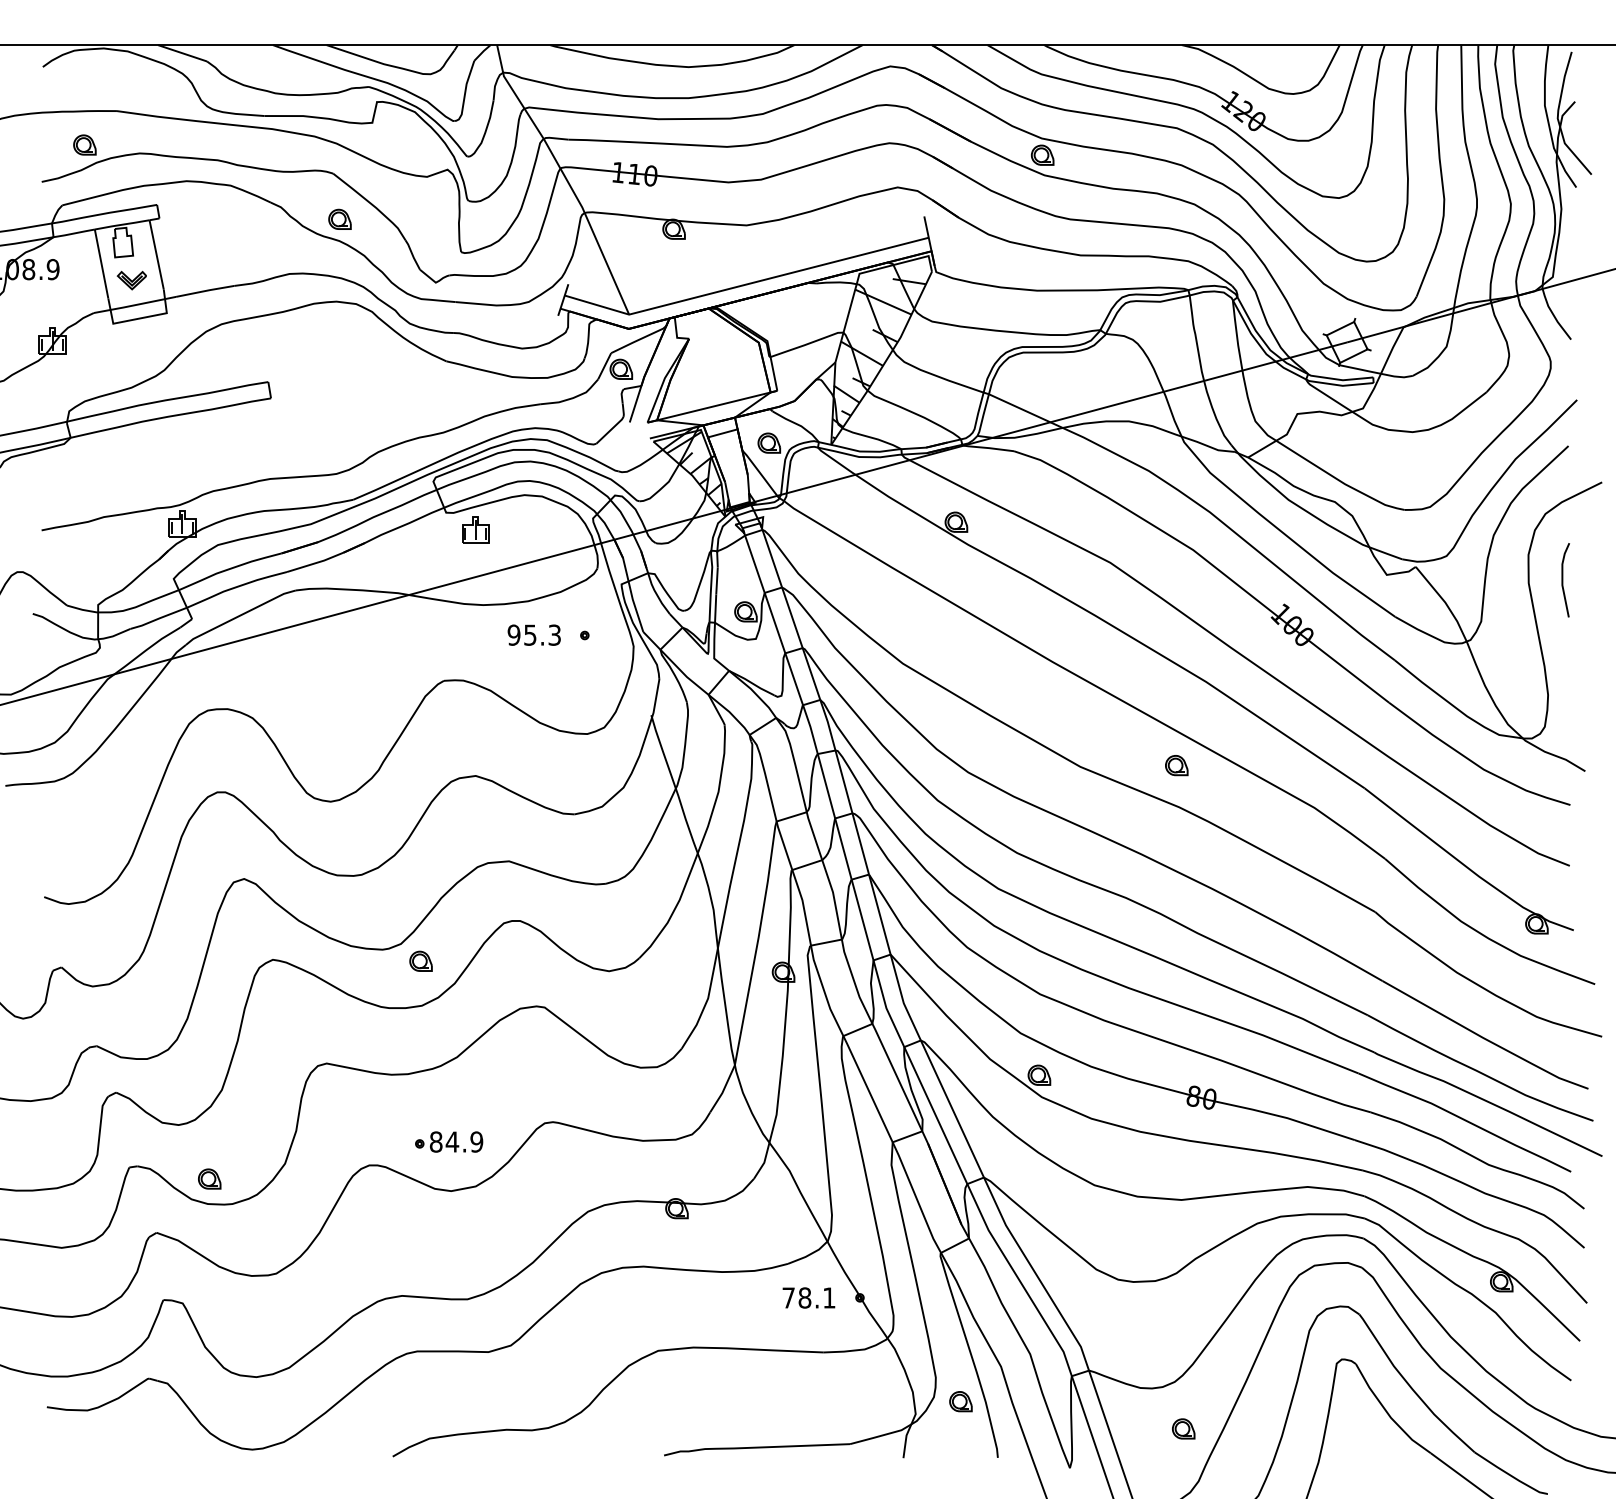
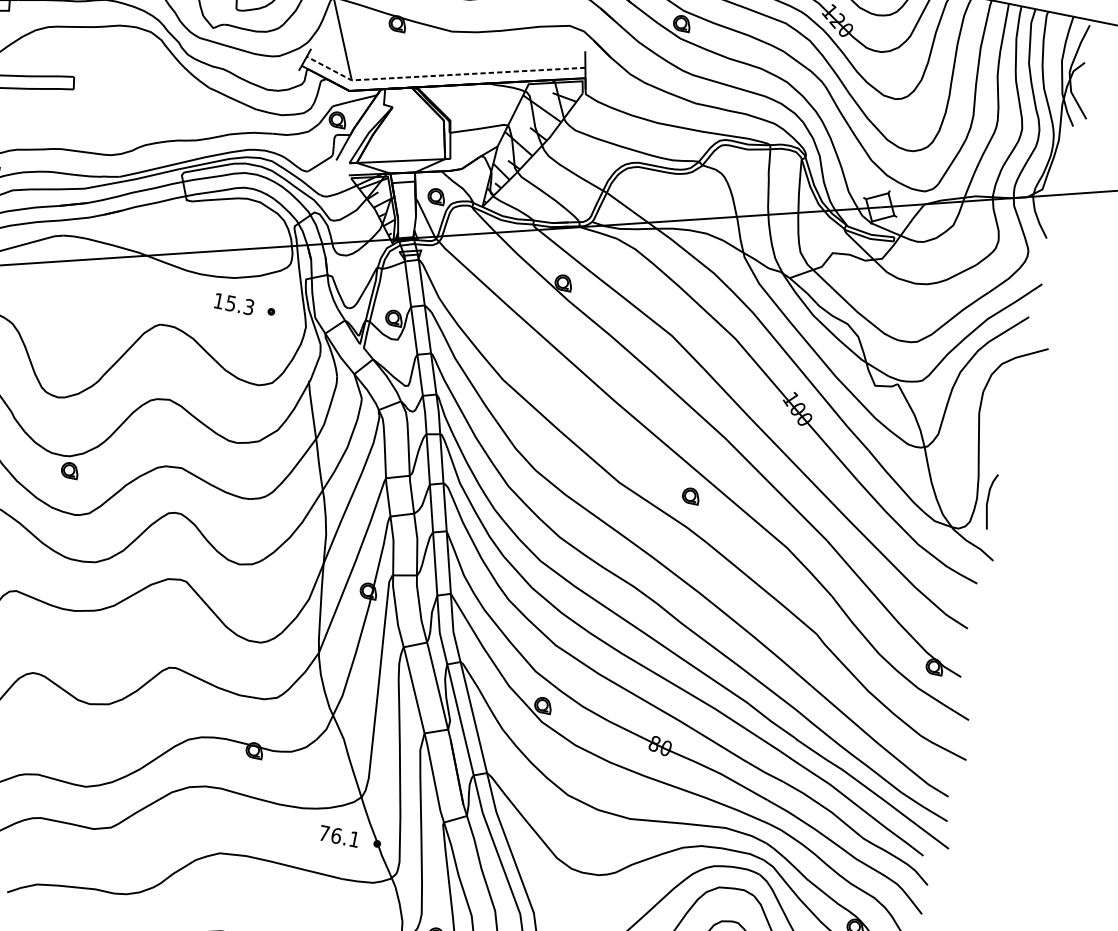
line: (745, 284) -> (442, 75), solid -> dashed
part: (475, 529) -> (205, 217), removed
line: (1563, 580) -> (988, 501), moved
text: (513, 634) -> (218, 300), 95.3 -> 15.3
part: (420, 960) -> (69, 469), moved
part: (449, 1141) -> (95, 667), removed
text: (804, 1297) -> (336, 835), 78.1 -> 76.1

